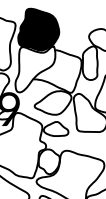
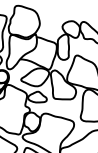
fill: (37, 29) -> (23, 21), removed

